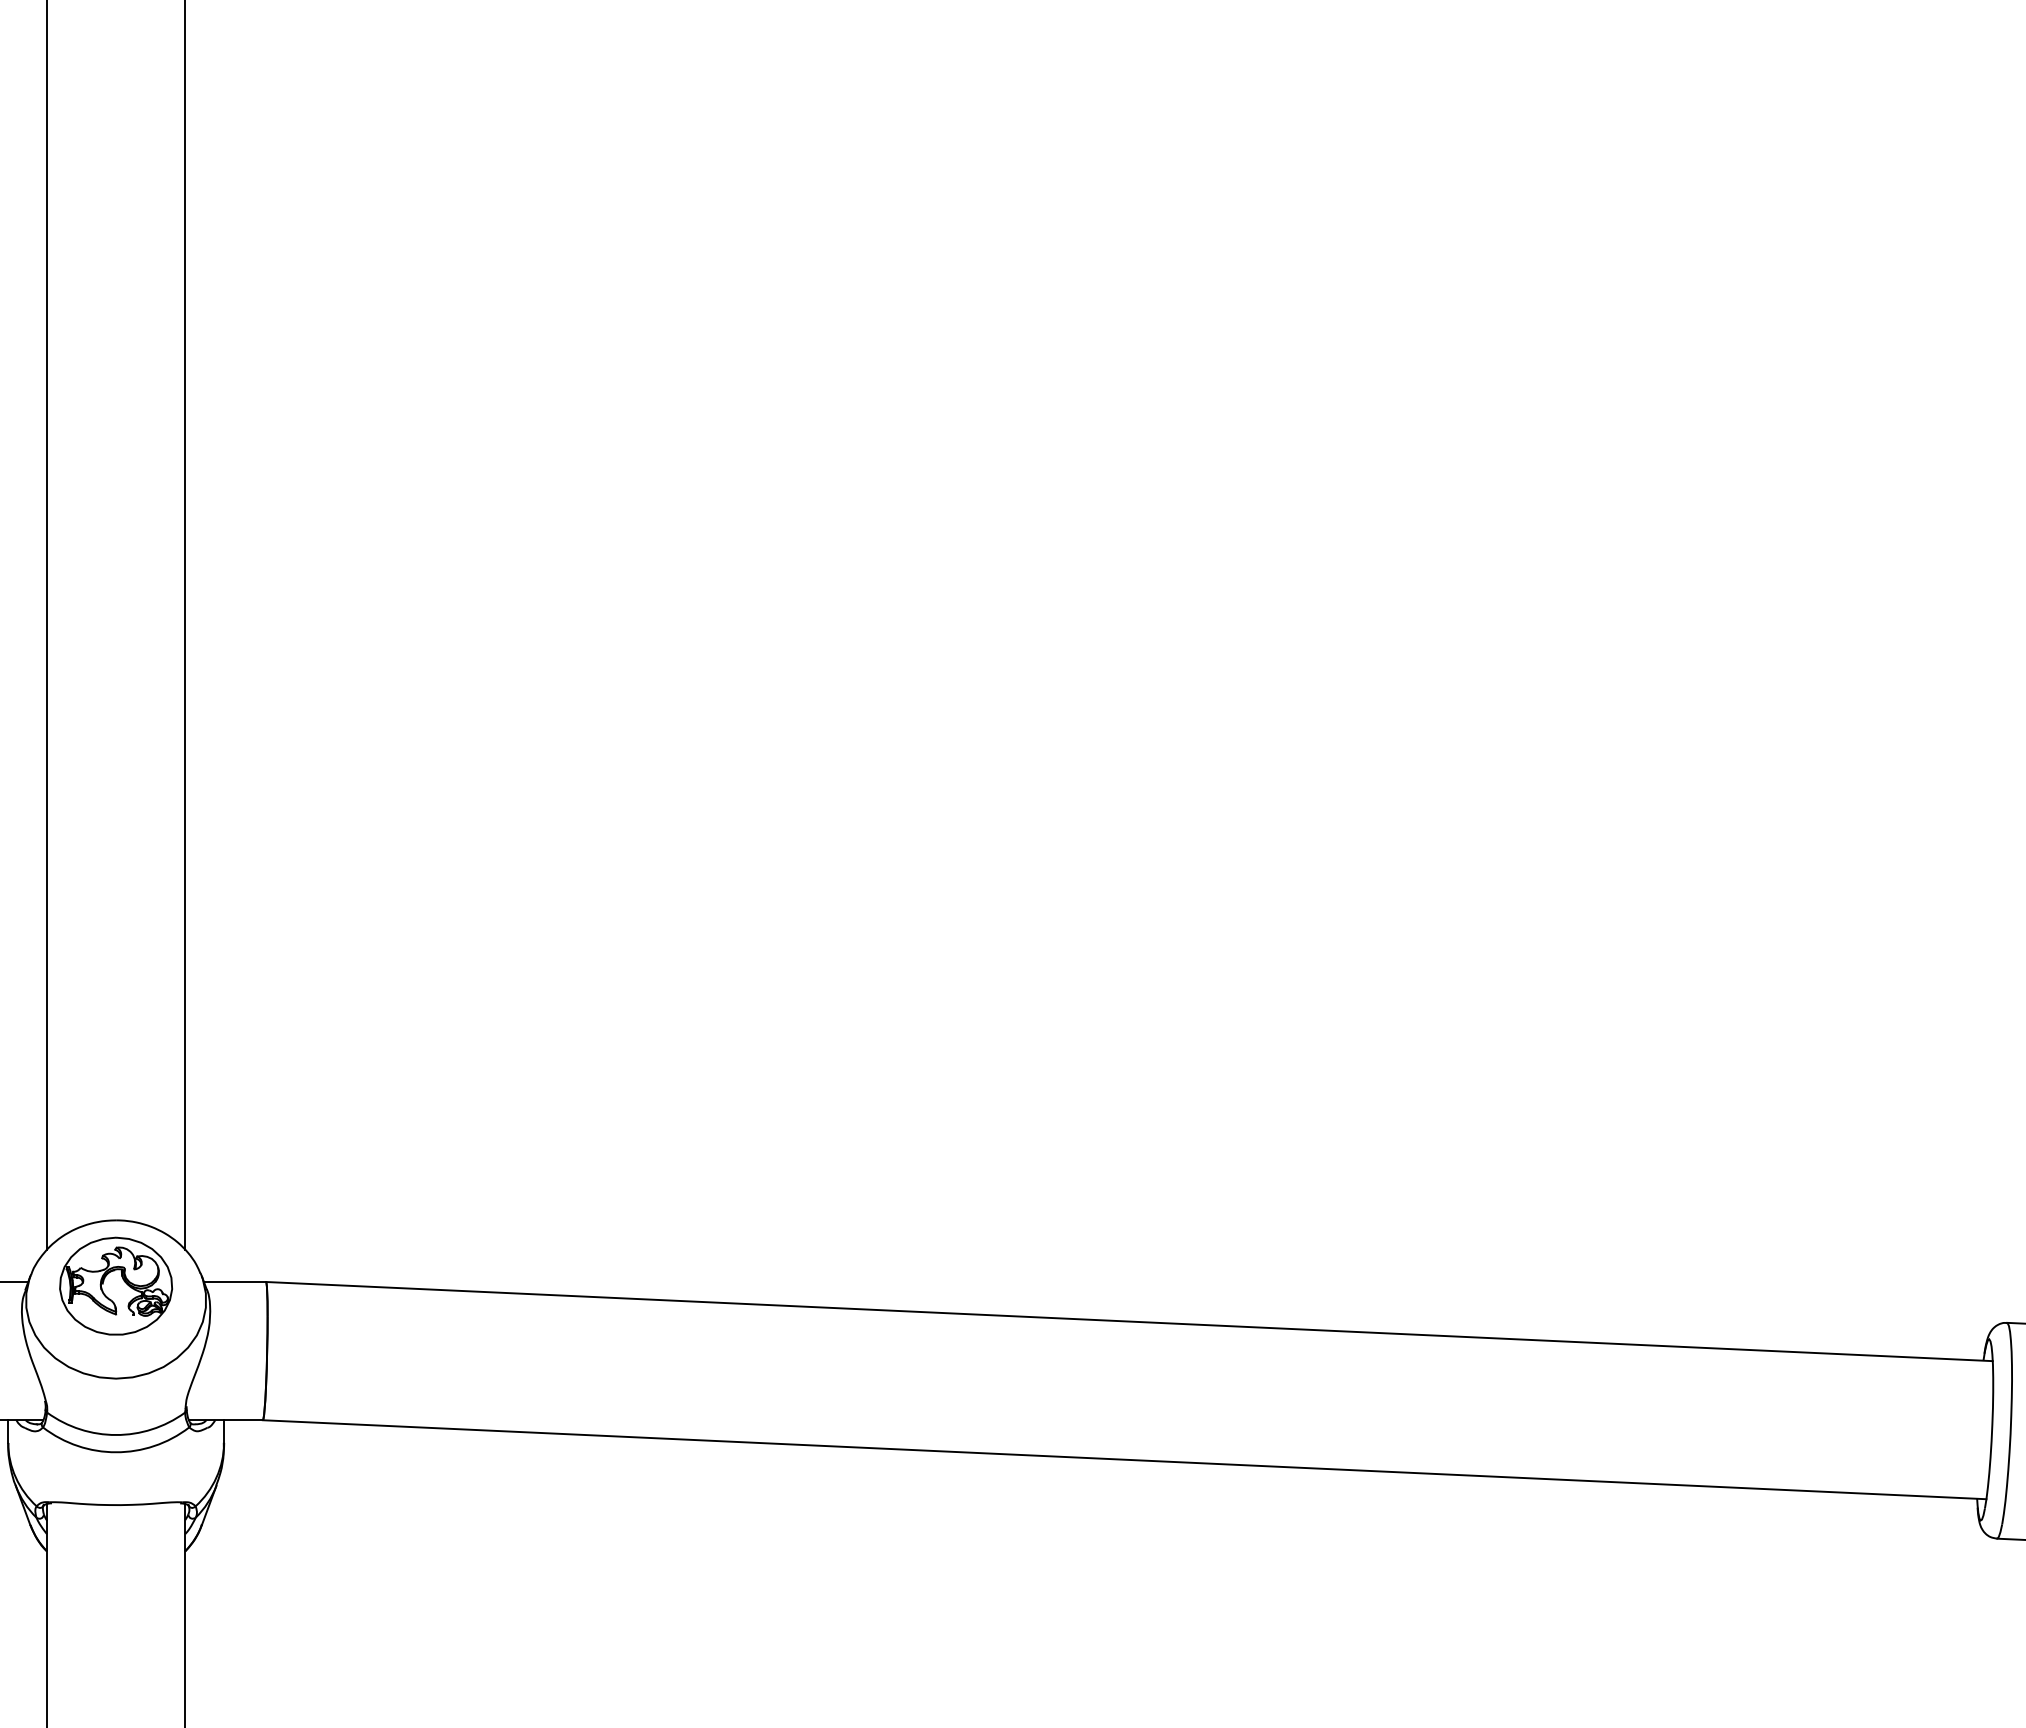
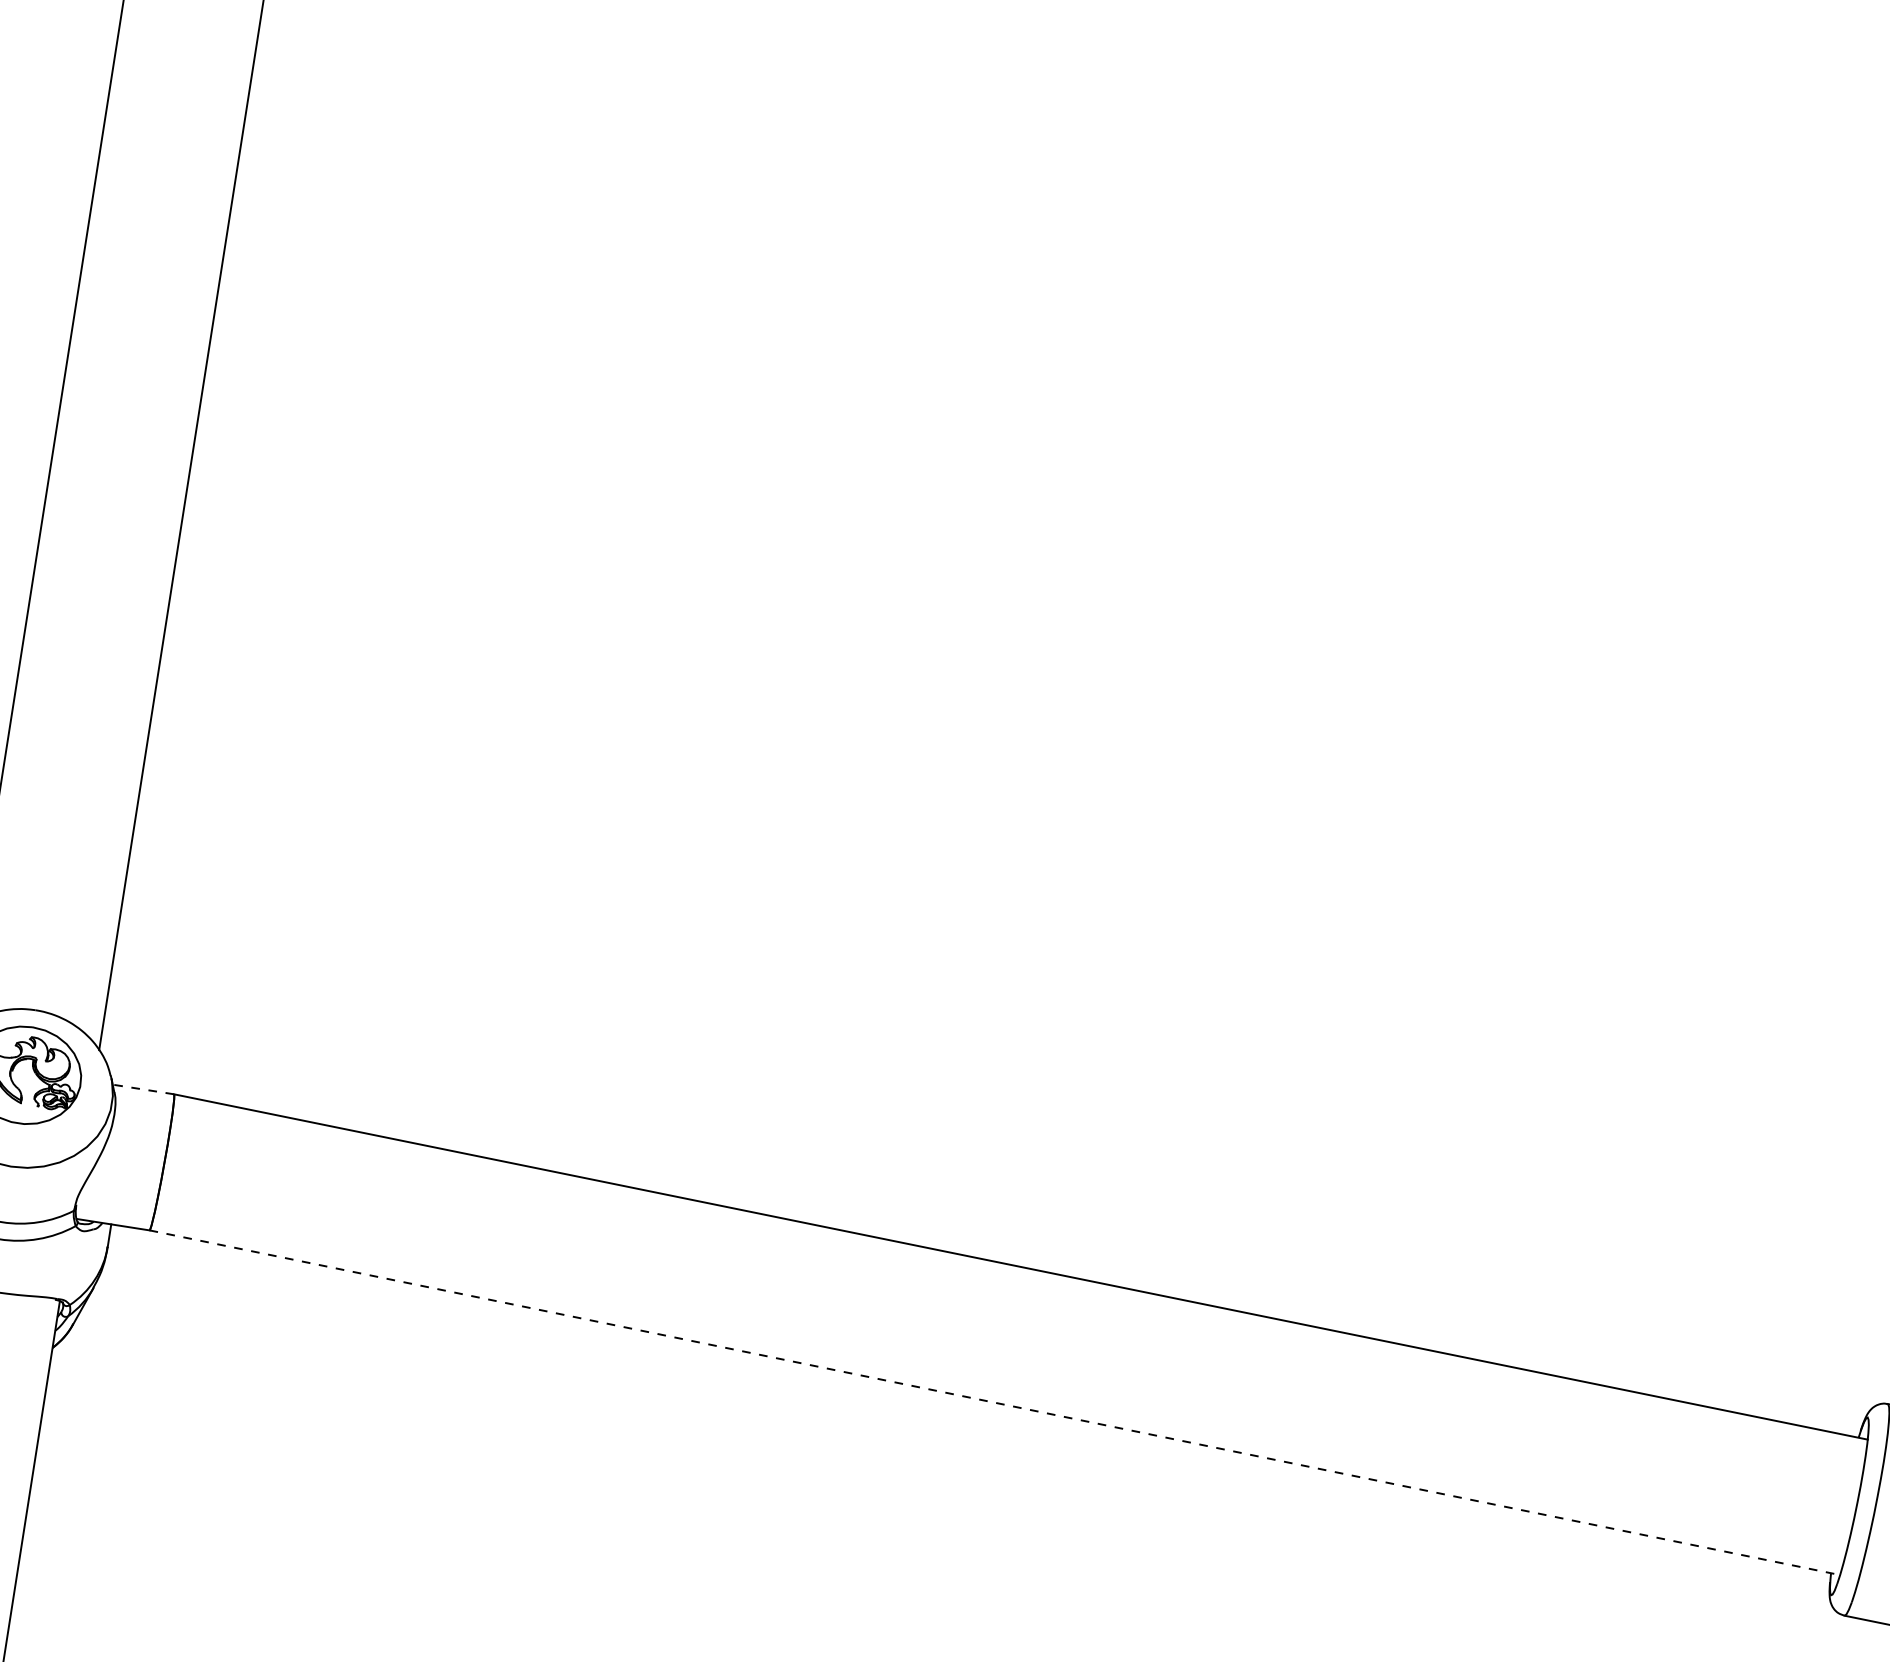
line: (234, 1281) -> (142, 1088), solid -> dashed
line: (1124, 1459) -> (994, 1402), solid -> dashed

